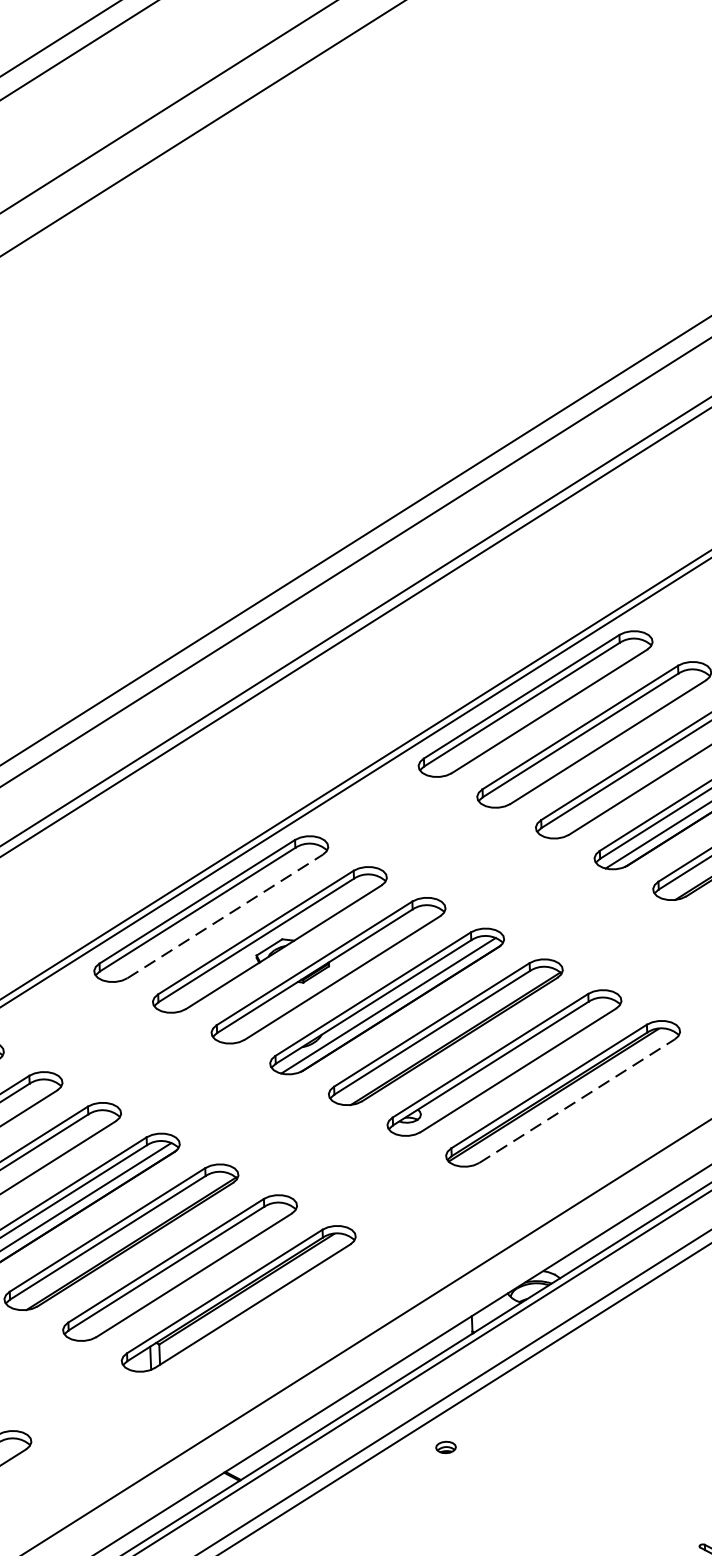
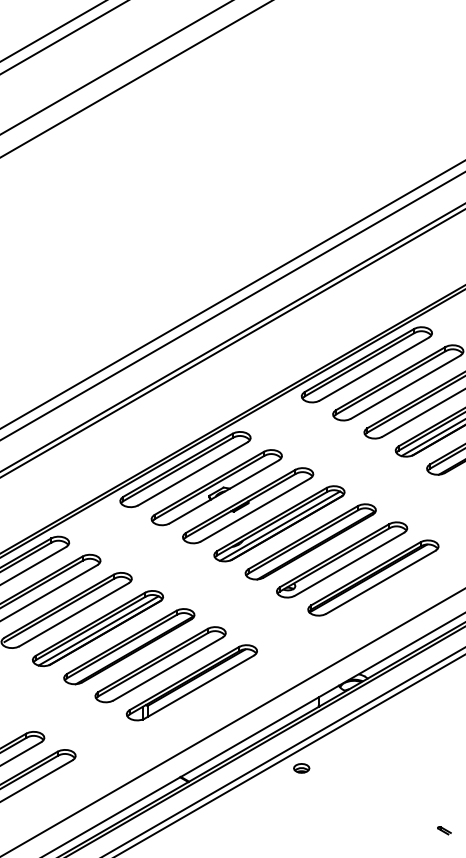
line: (226, 915) -> (193, 473), dashed -> solid
line: (578, 1101) -> (381, 582), dashed -> solid
part: (445, 1447) -> (301, 768), size x1.43

